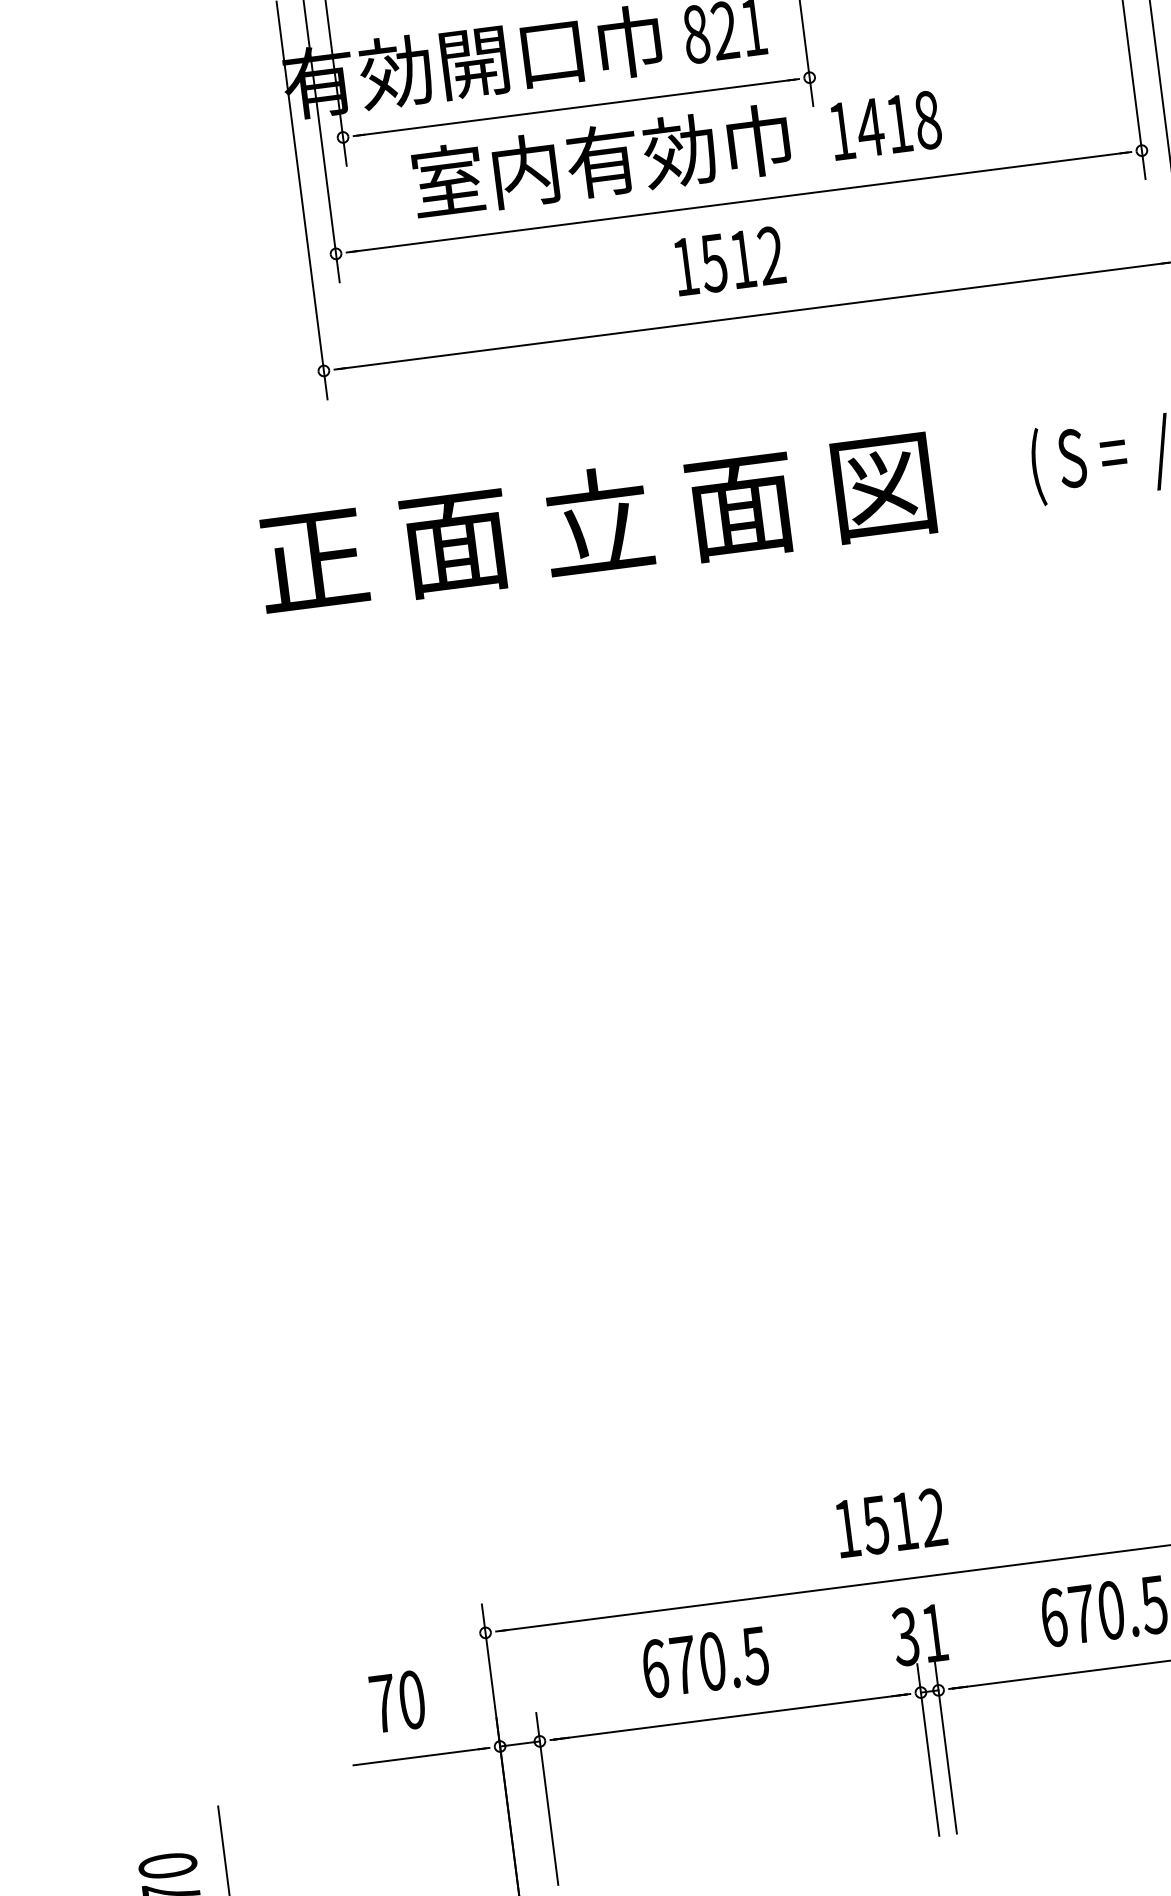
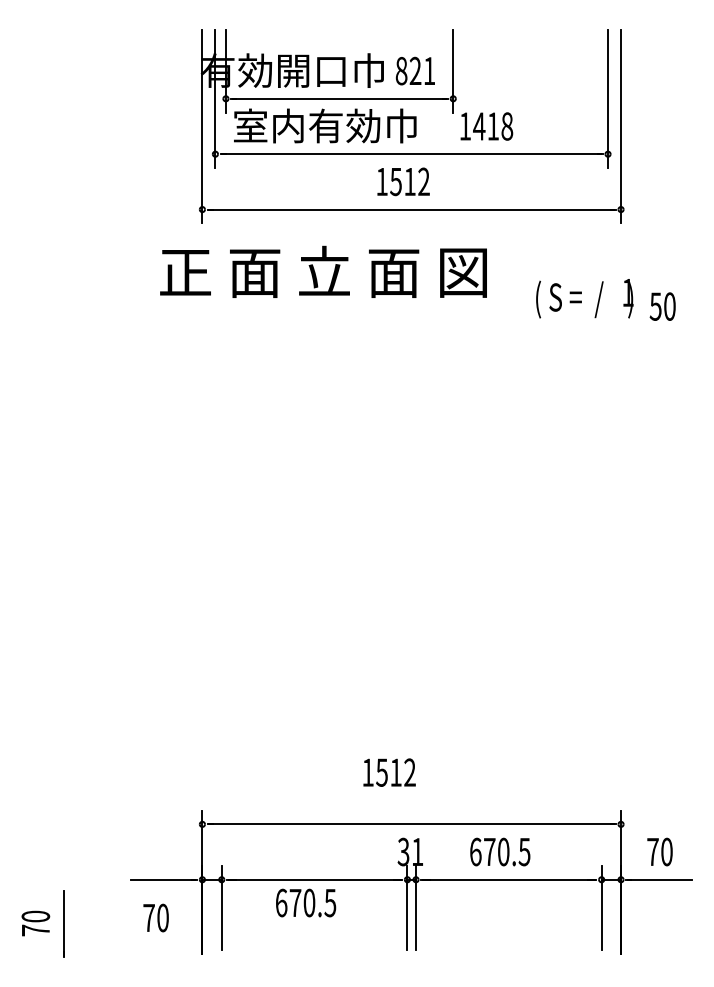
text: (601, 159) -> (325, 125), moved
text: (595, 521) -> (323, 271), moved
text: (890, 1522) -> (389, 772), moved
text: (706, 1661) -> (306, 902), moved
text: (396, 1700) -> (155, 917), moved

